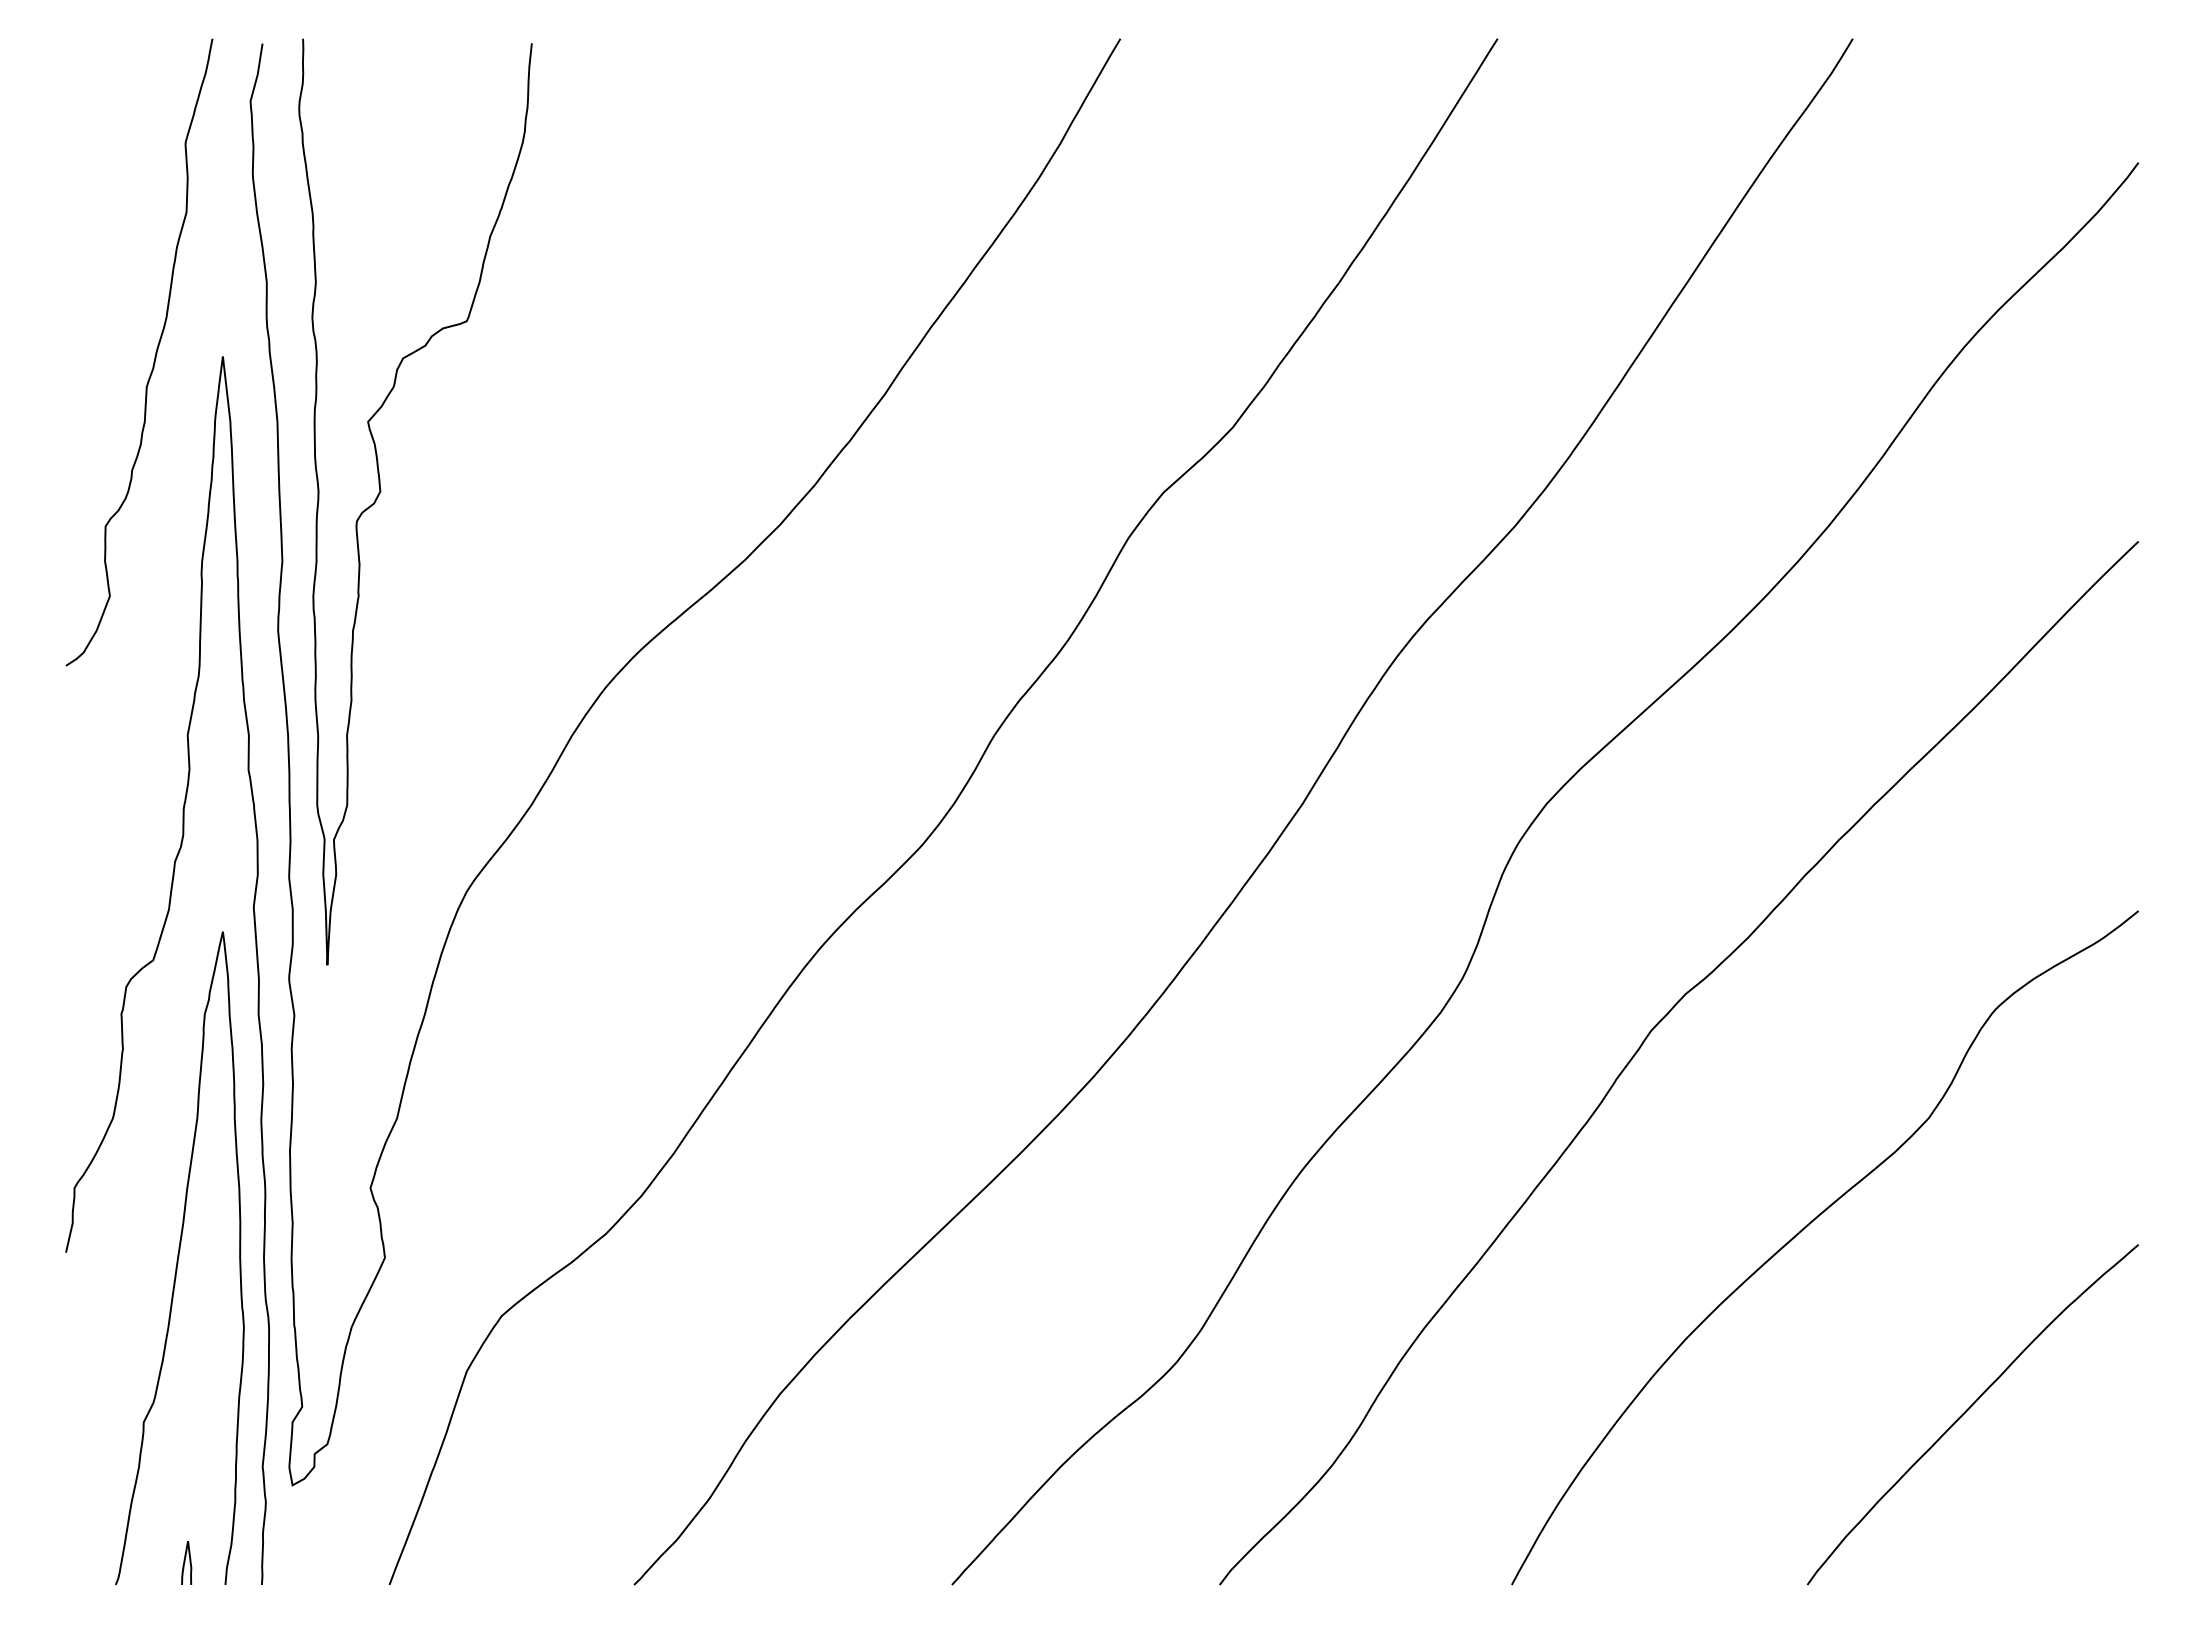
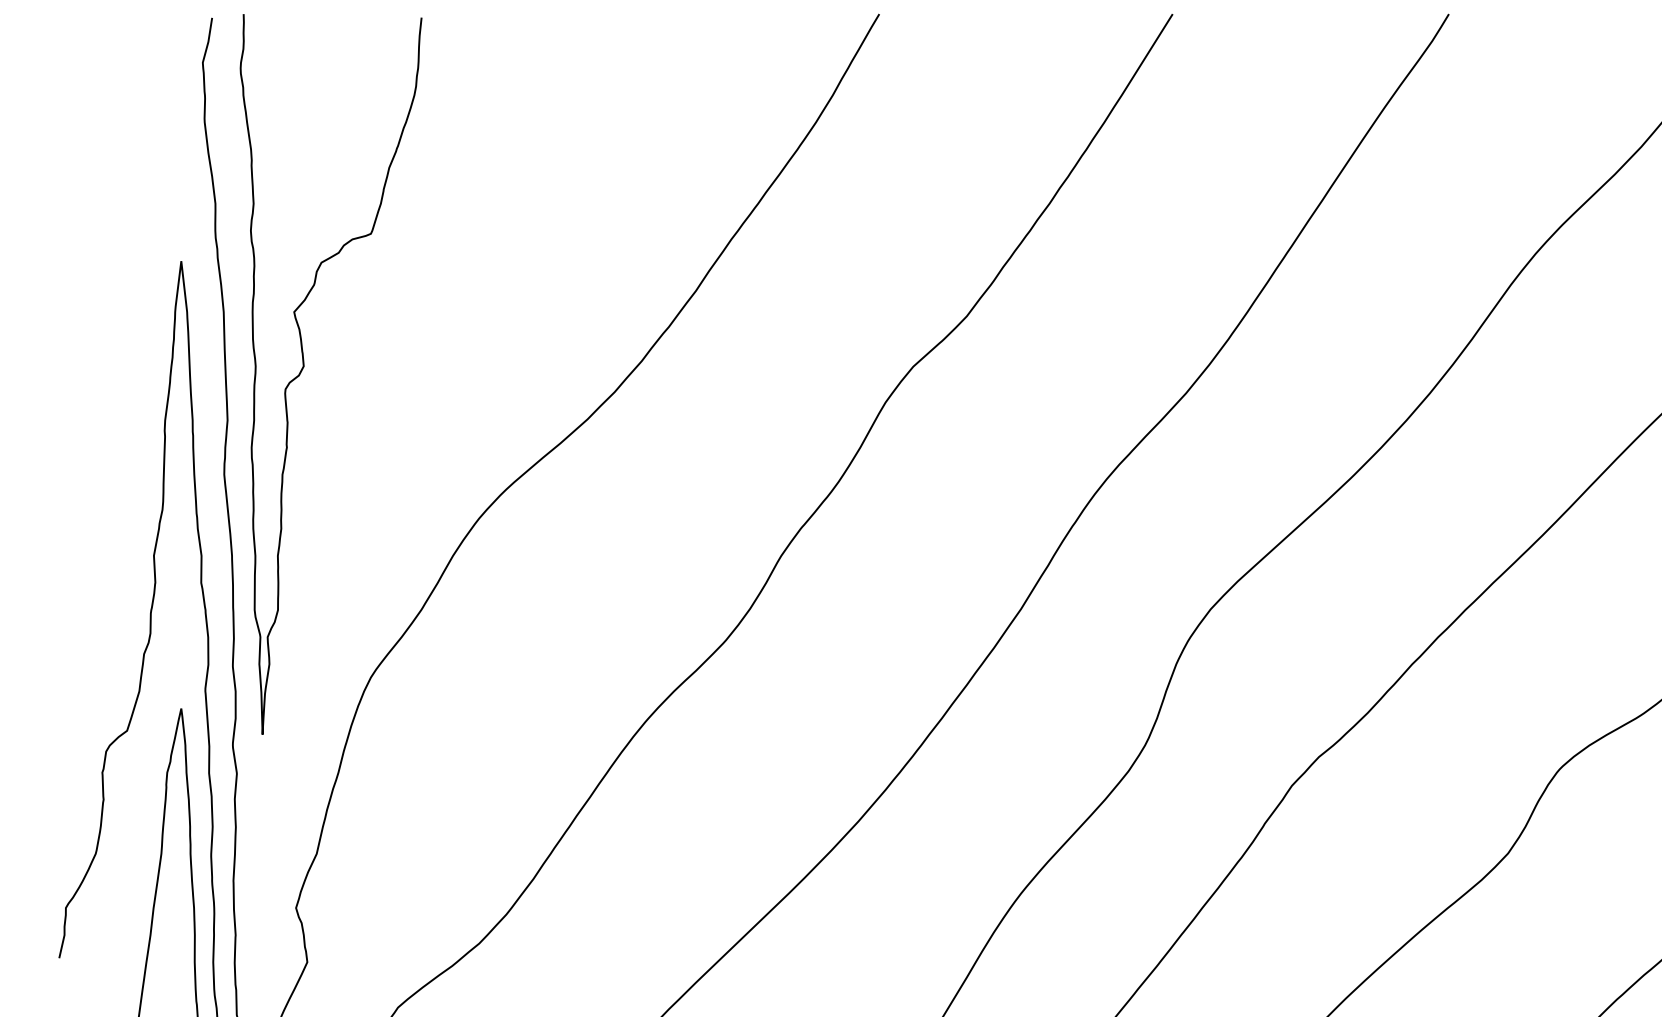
curve: (154, 356) -> (128, 261), removed

